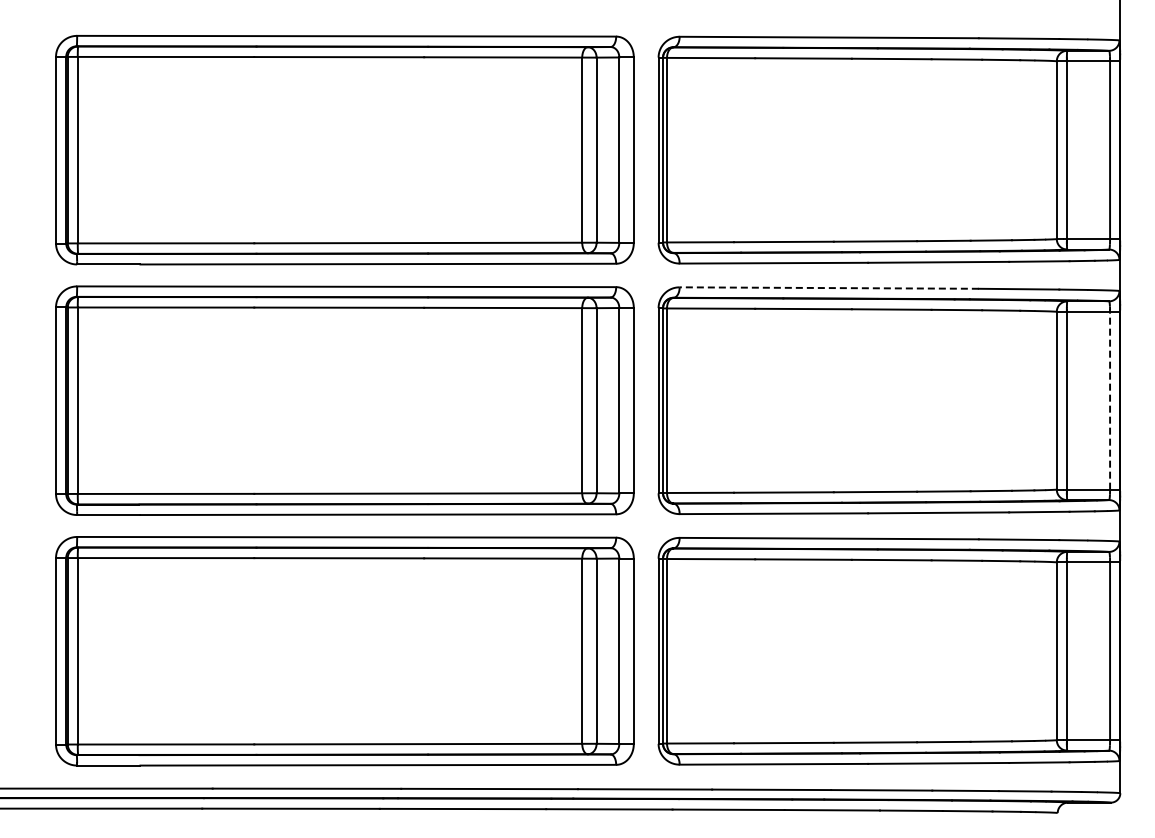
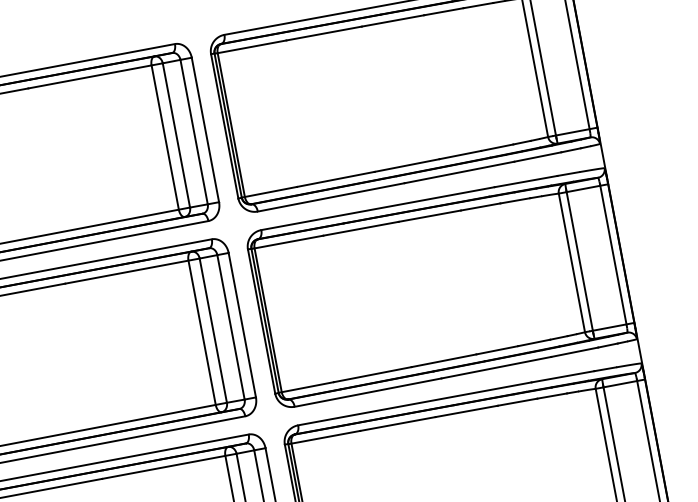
line: (829, 288) -> (378, 208), dashed -> solid
line: (1110, 399) -> (613, 254), dashed -> solid

